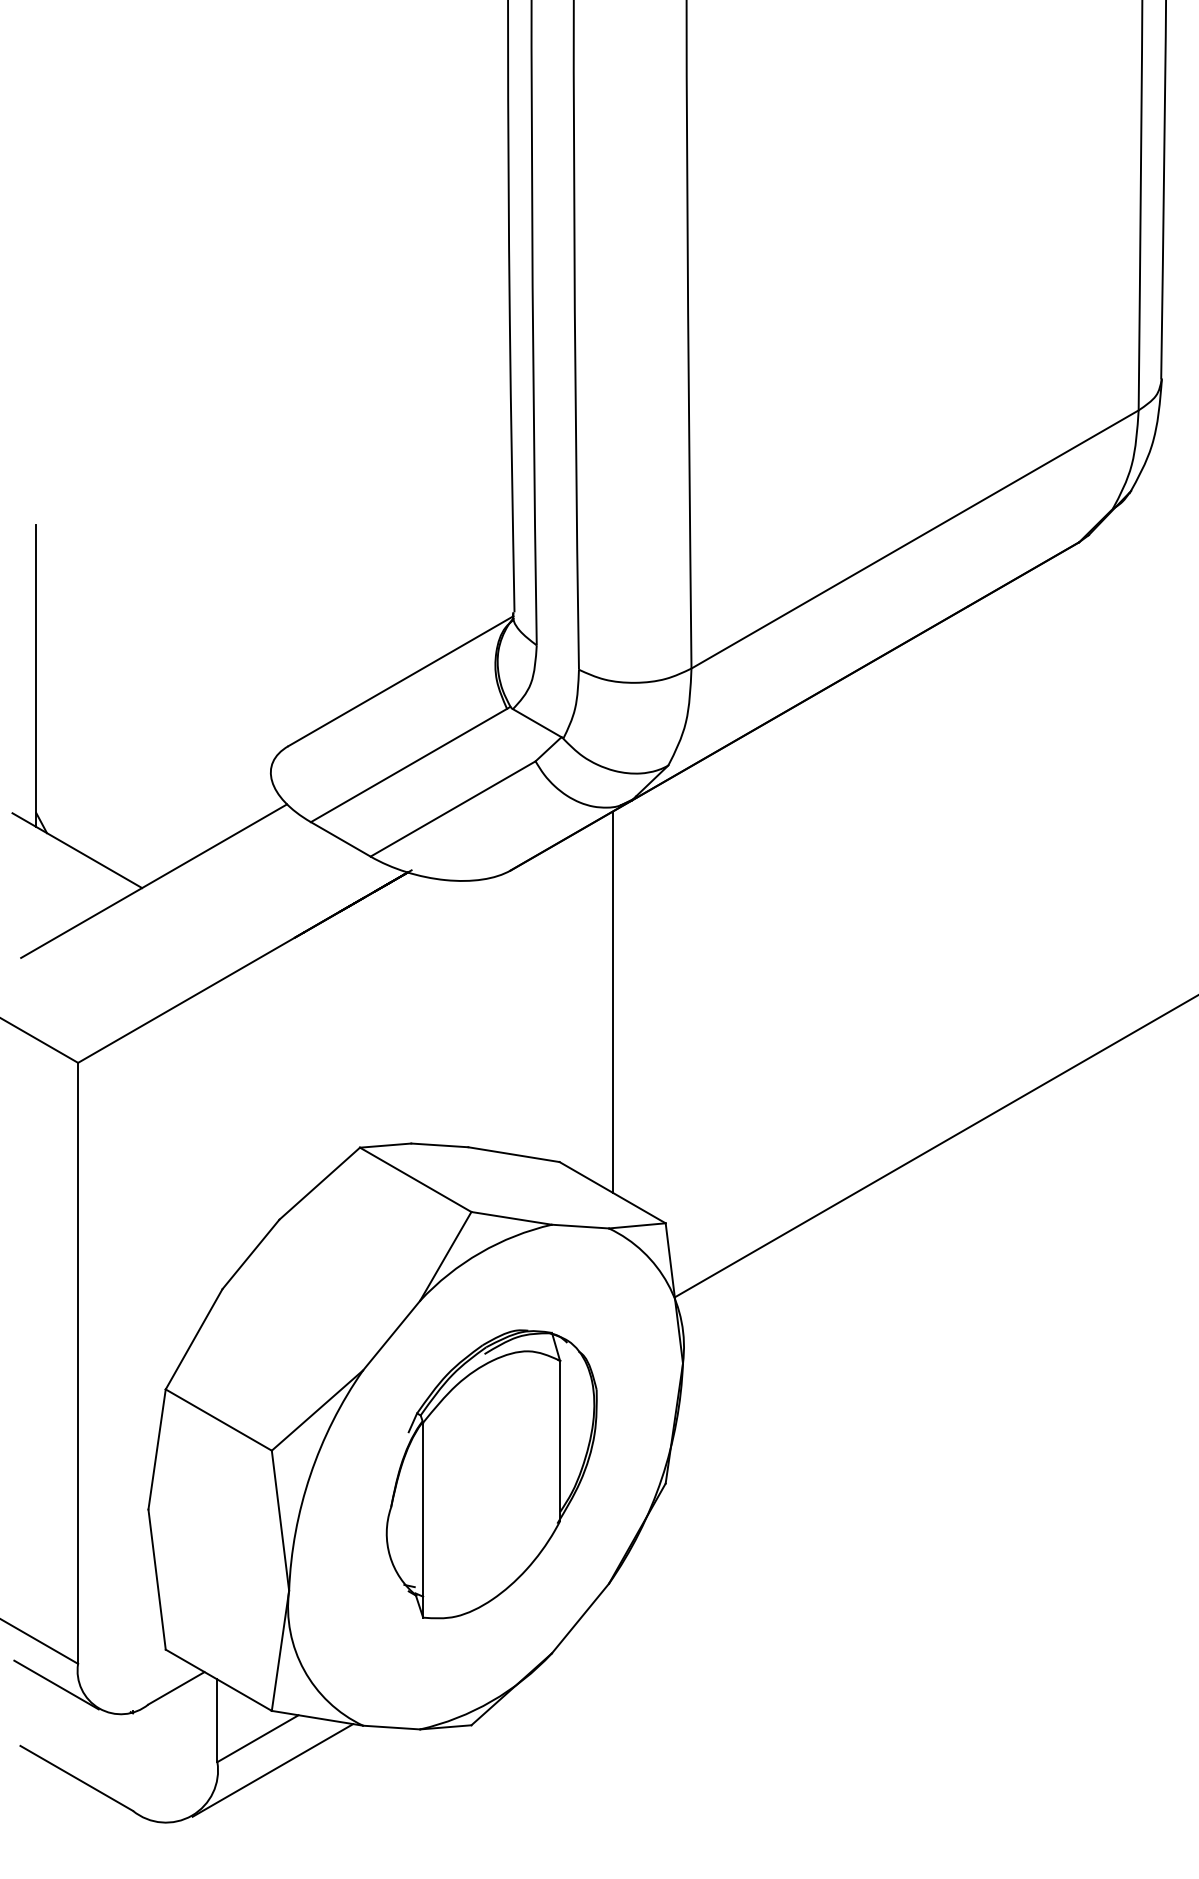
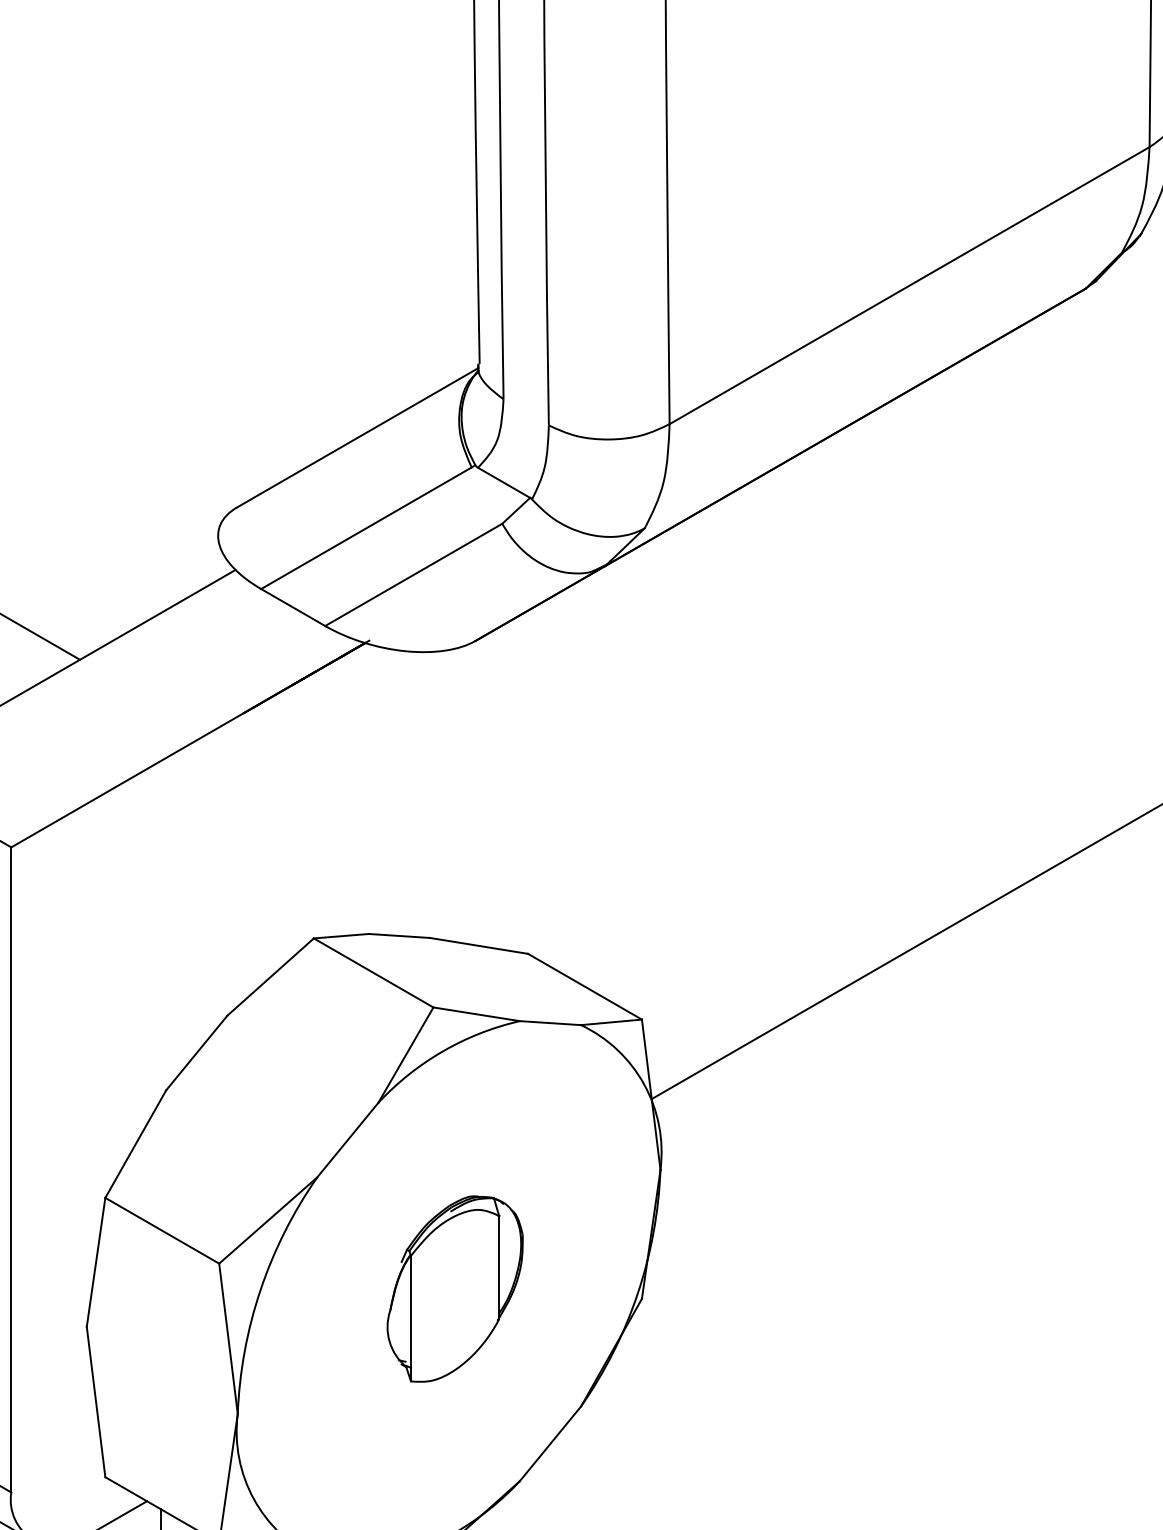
line: (612, 1001) -> (584, 781), removed
part: (491, 1474) -> (454, 1289), size x0.6

